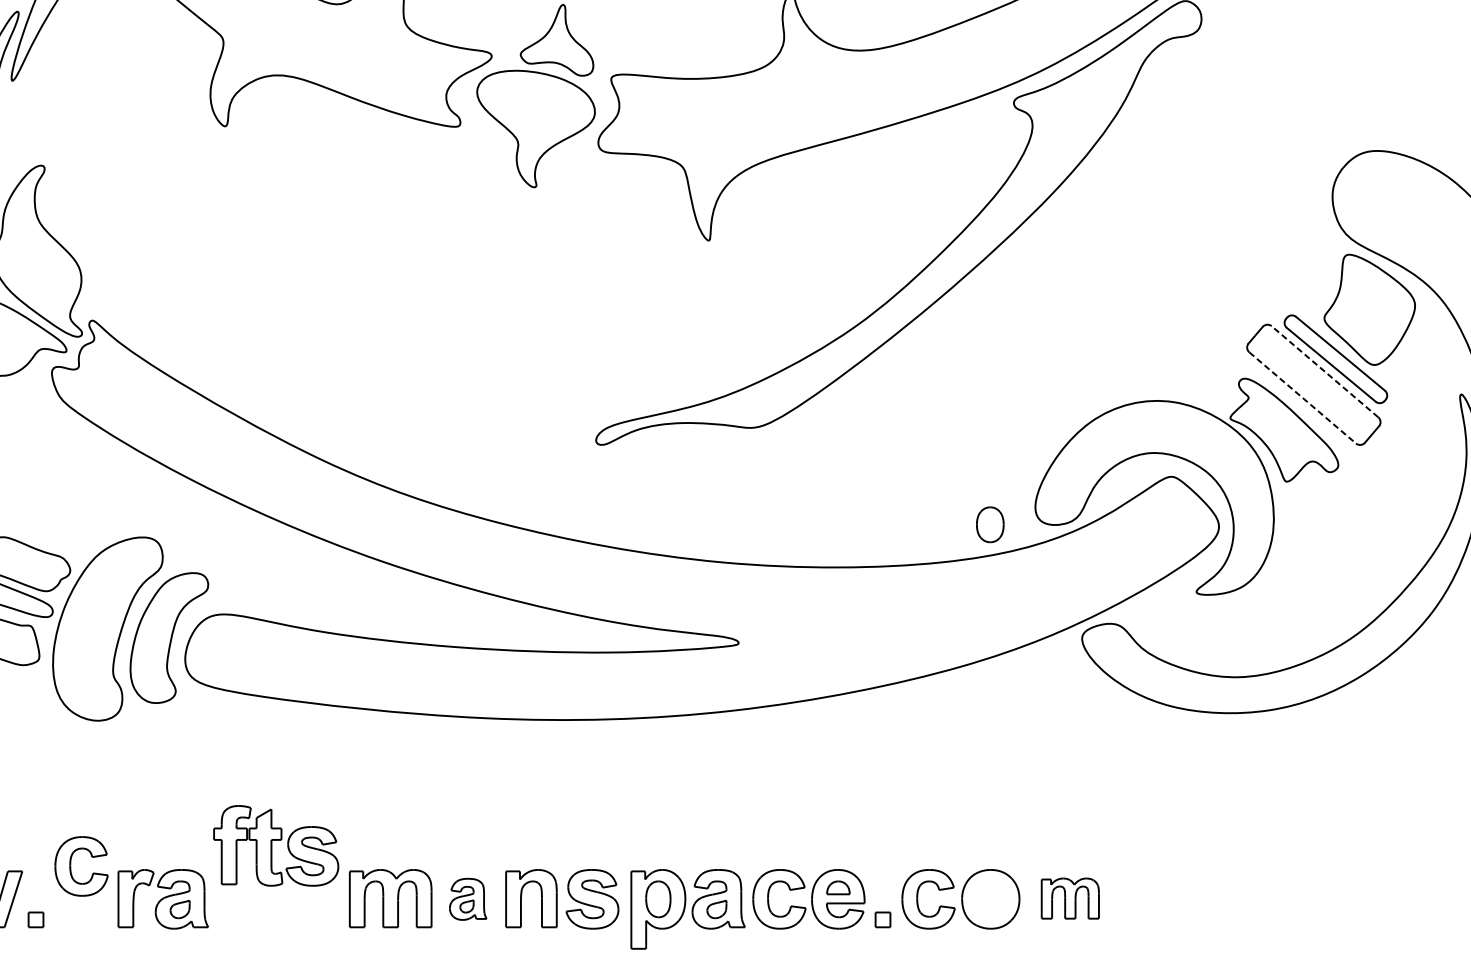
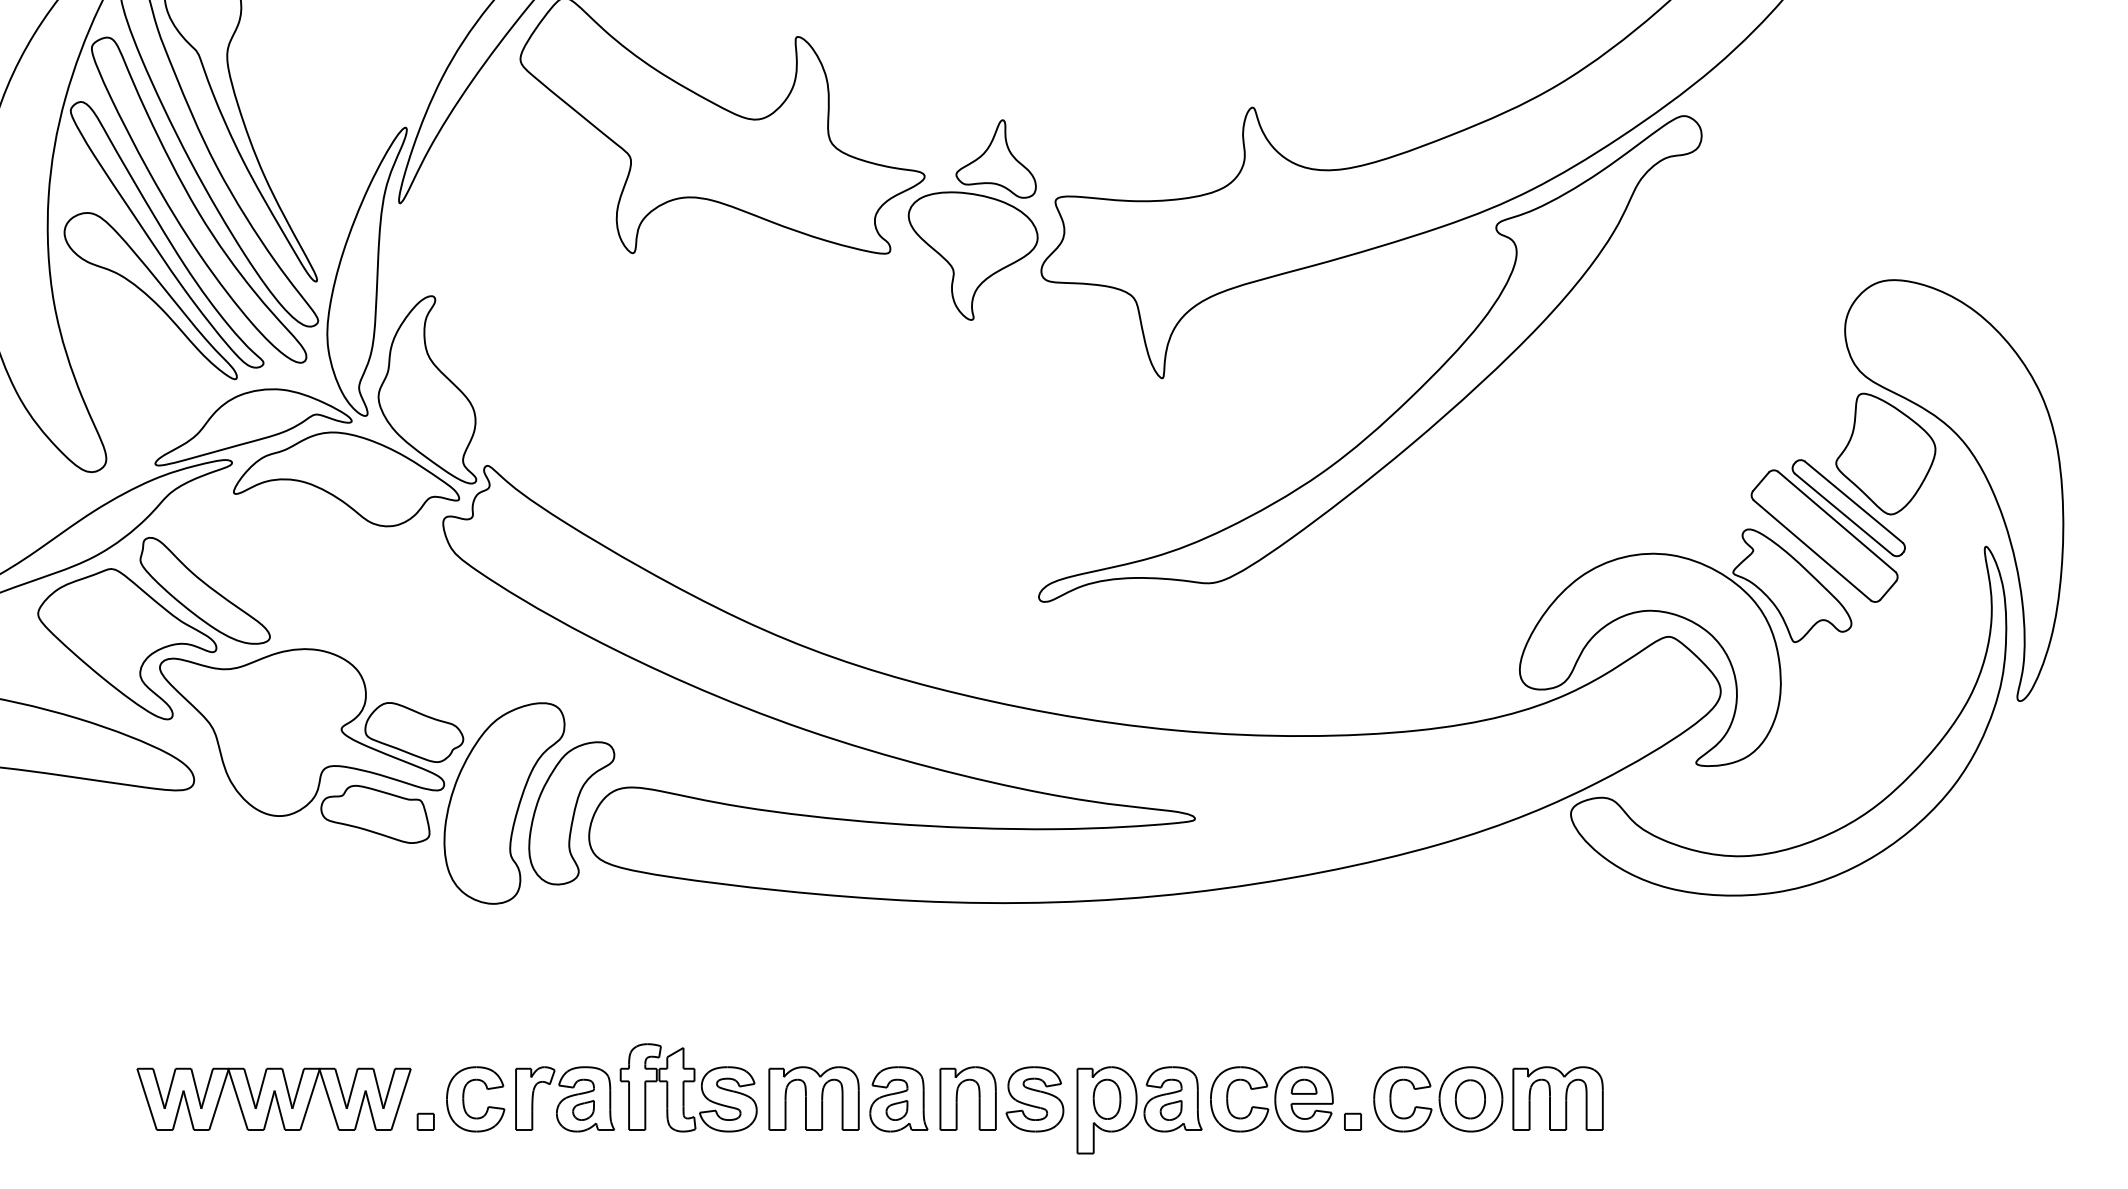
line: (1324, 371) -> (1836, 521), dashed -> solid
line: (1302, 397) -> (1812, 550), dashed -> solid
part: (989, 524) -> (1469, 1099), moved
part: (276, 845) -> (688, 1087), moved
part: (71, 866) -> (464, 1099), moved
part: (1069, 898) -> (1557, 1098), size x1.43
part: (467, 899) -> (898, 1099), size x1.43

